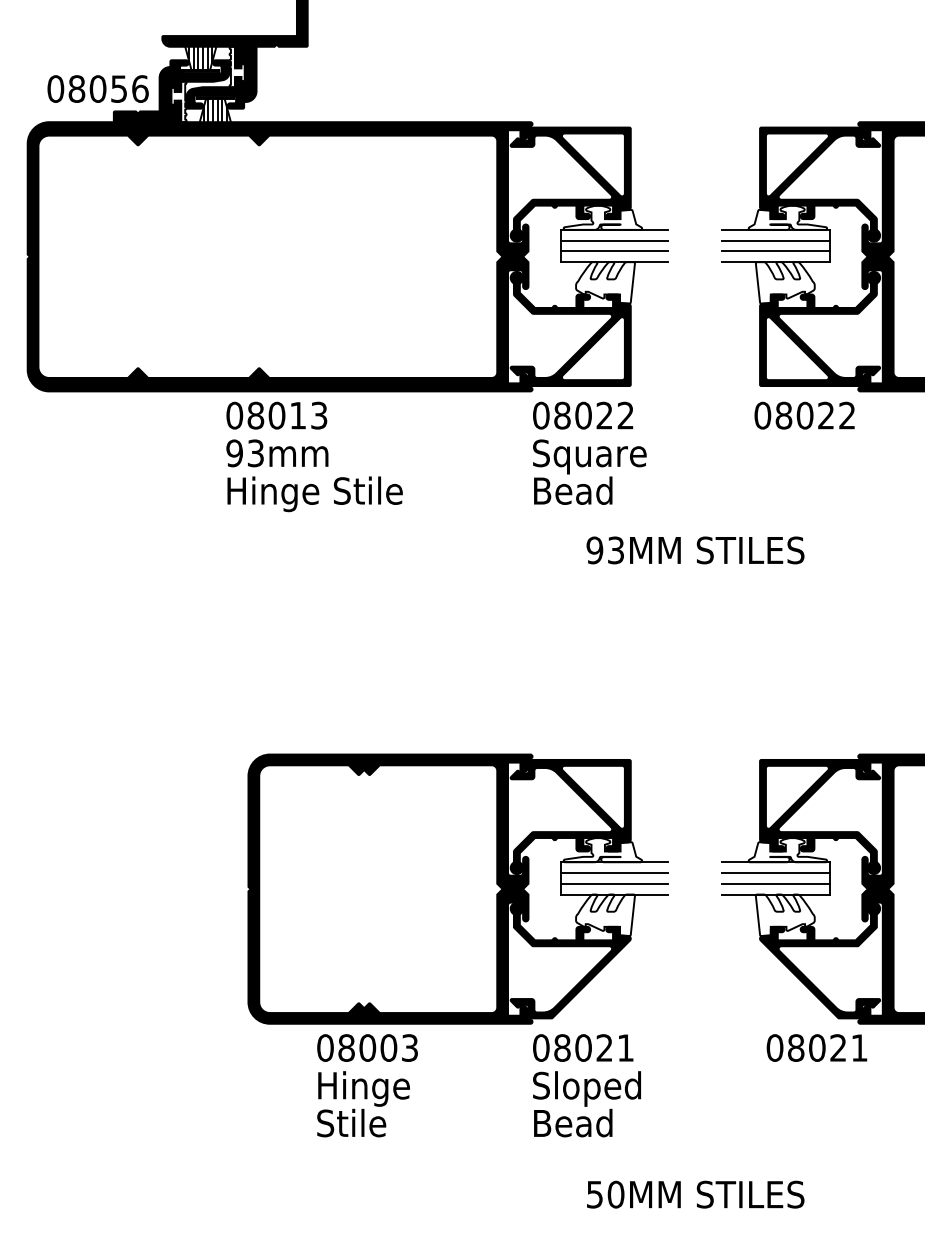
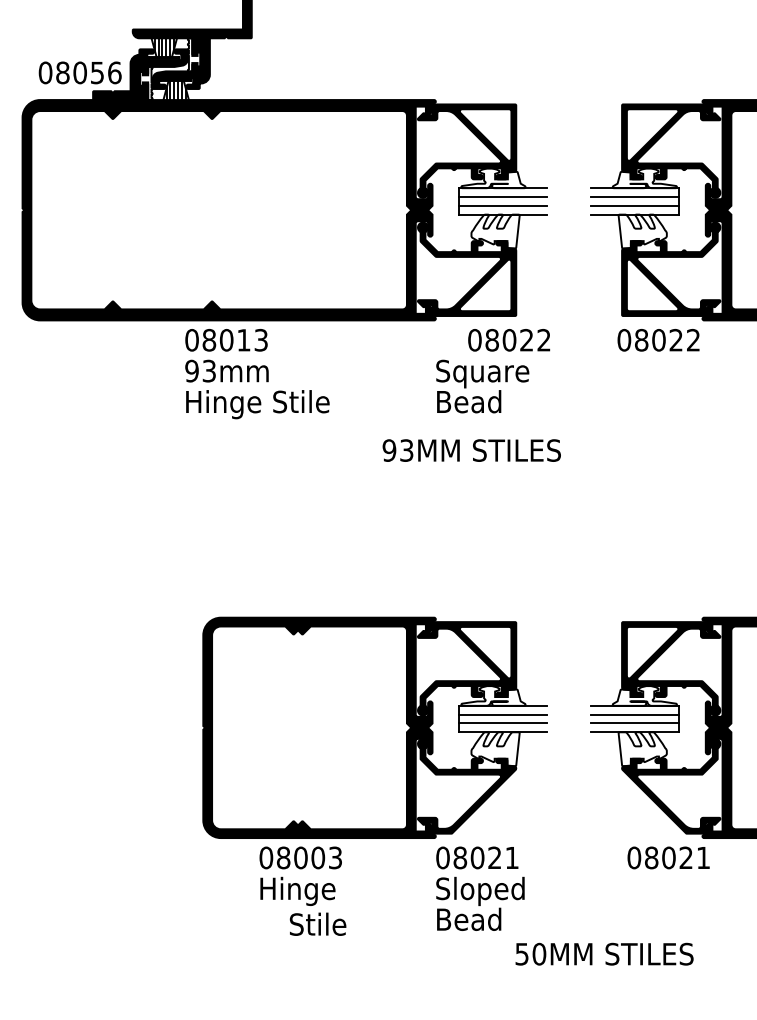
text: (583, 415) -> (509, 340), moved
text: (695, 550) -> (471, 450), moved
text: (351, 1122) -> (317, 923), moved
text: (695, 1194) -> (604, 954), moved

